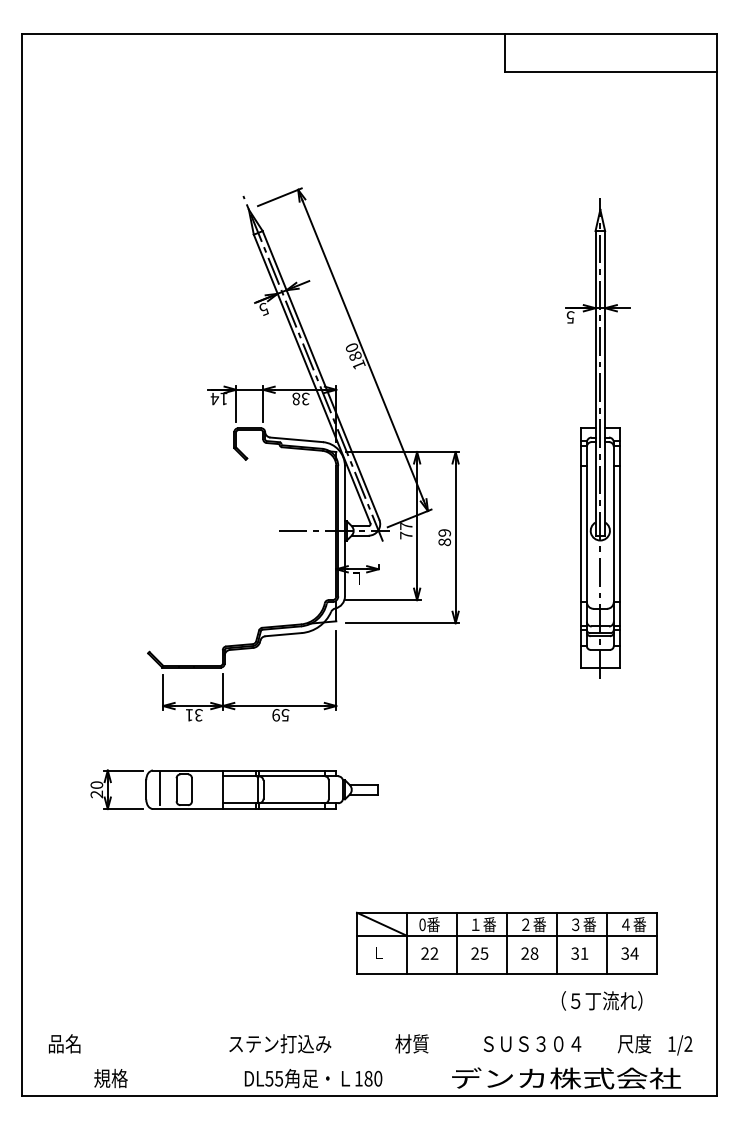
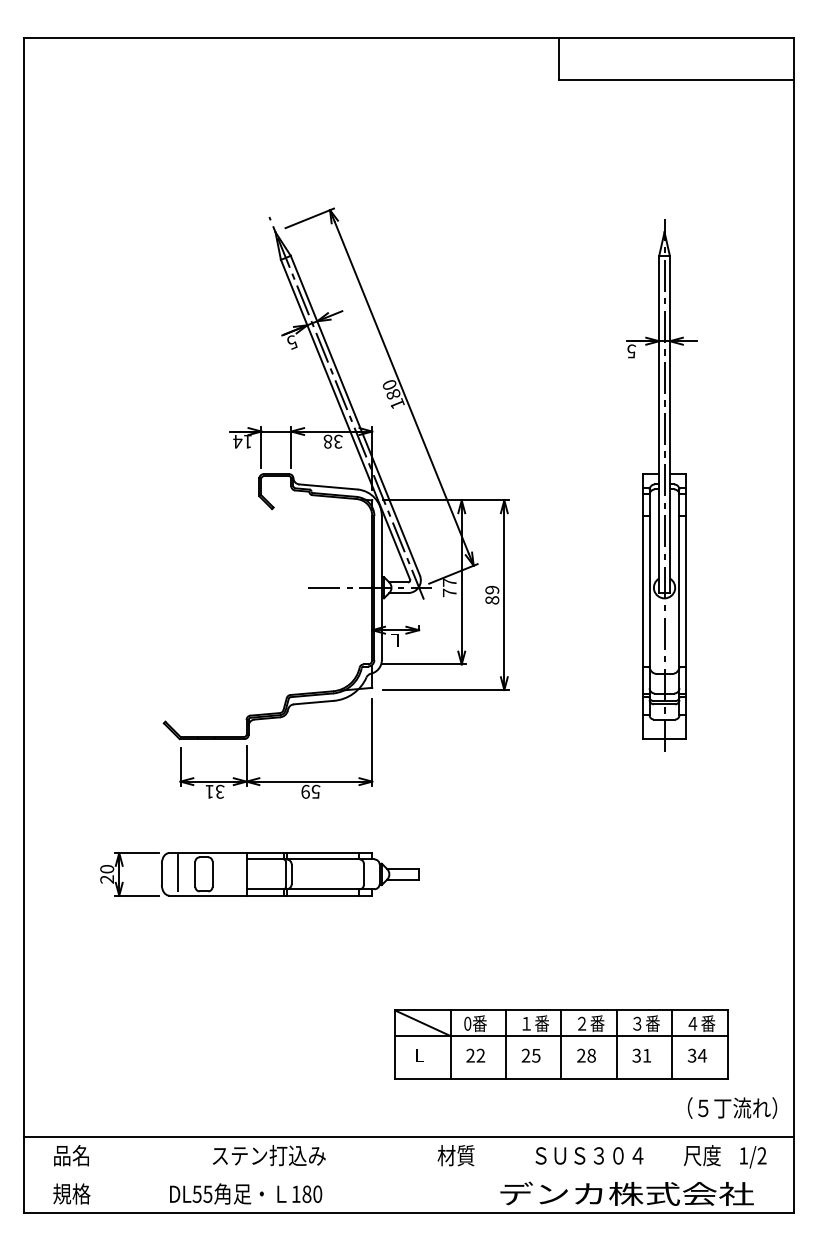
text: (602, 1000) -> (732, 1107), moved
line: (369, 1026) -> (408, 1136), added
text: (279, 1043) -> (268, 1155), moved
text: (110, 1078) -> (71, 1193), moved
text: (313, 1078) -> (246, 1193), moved

